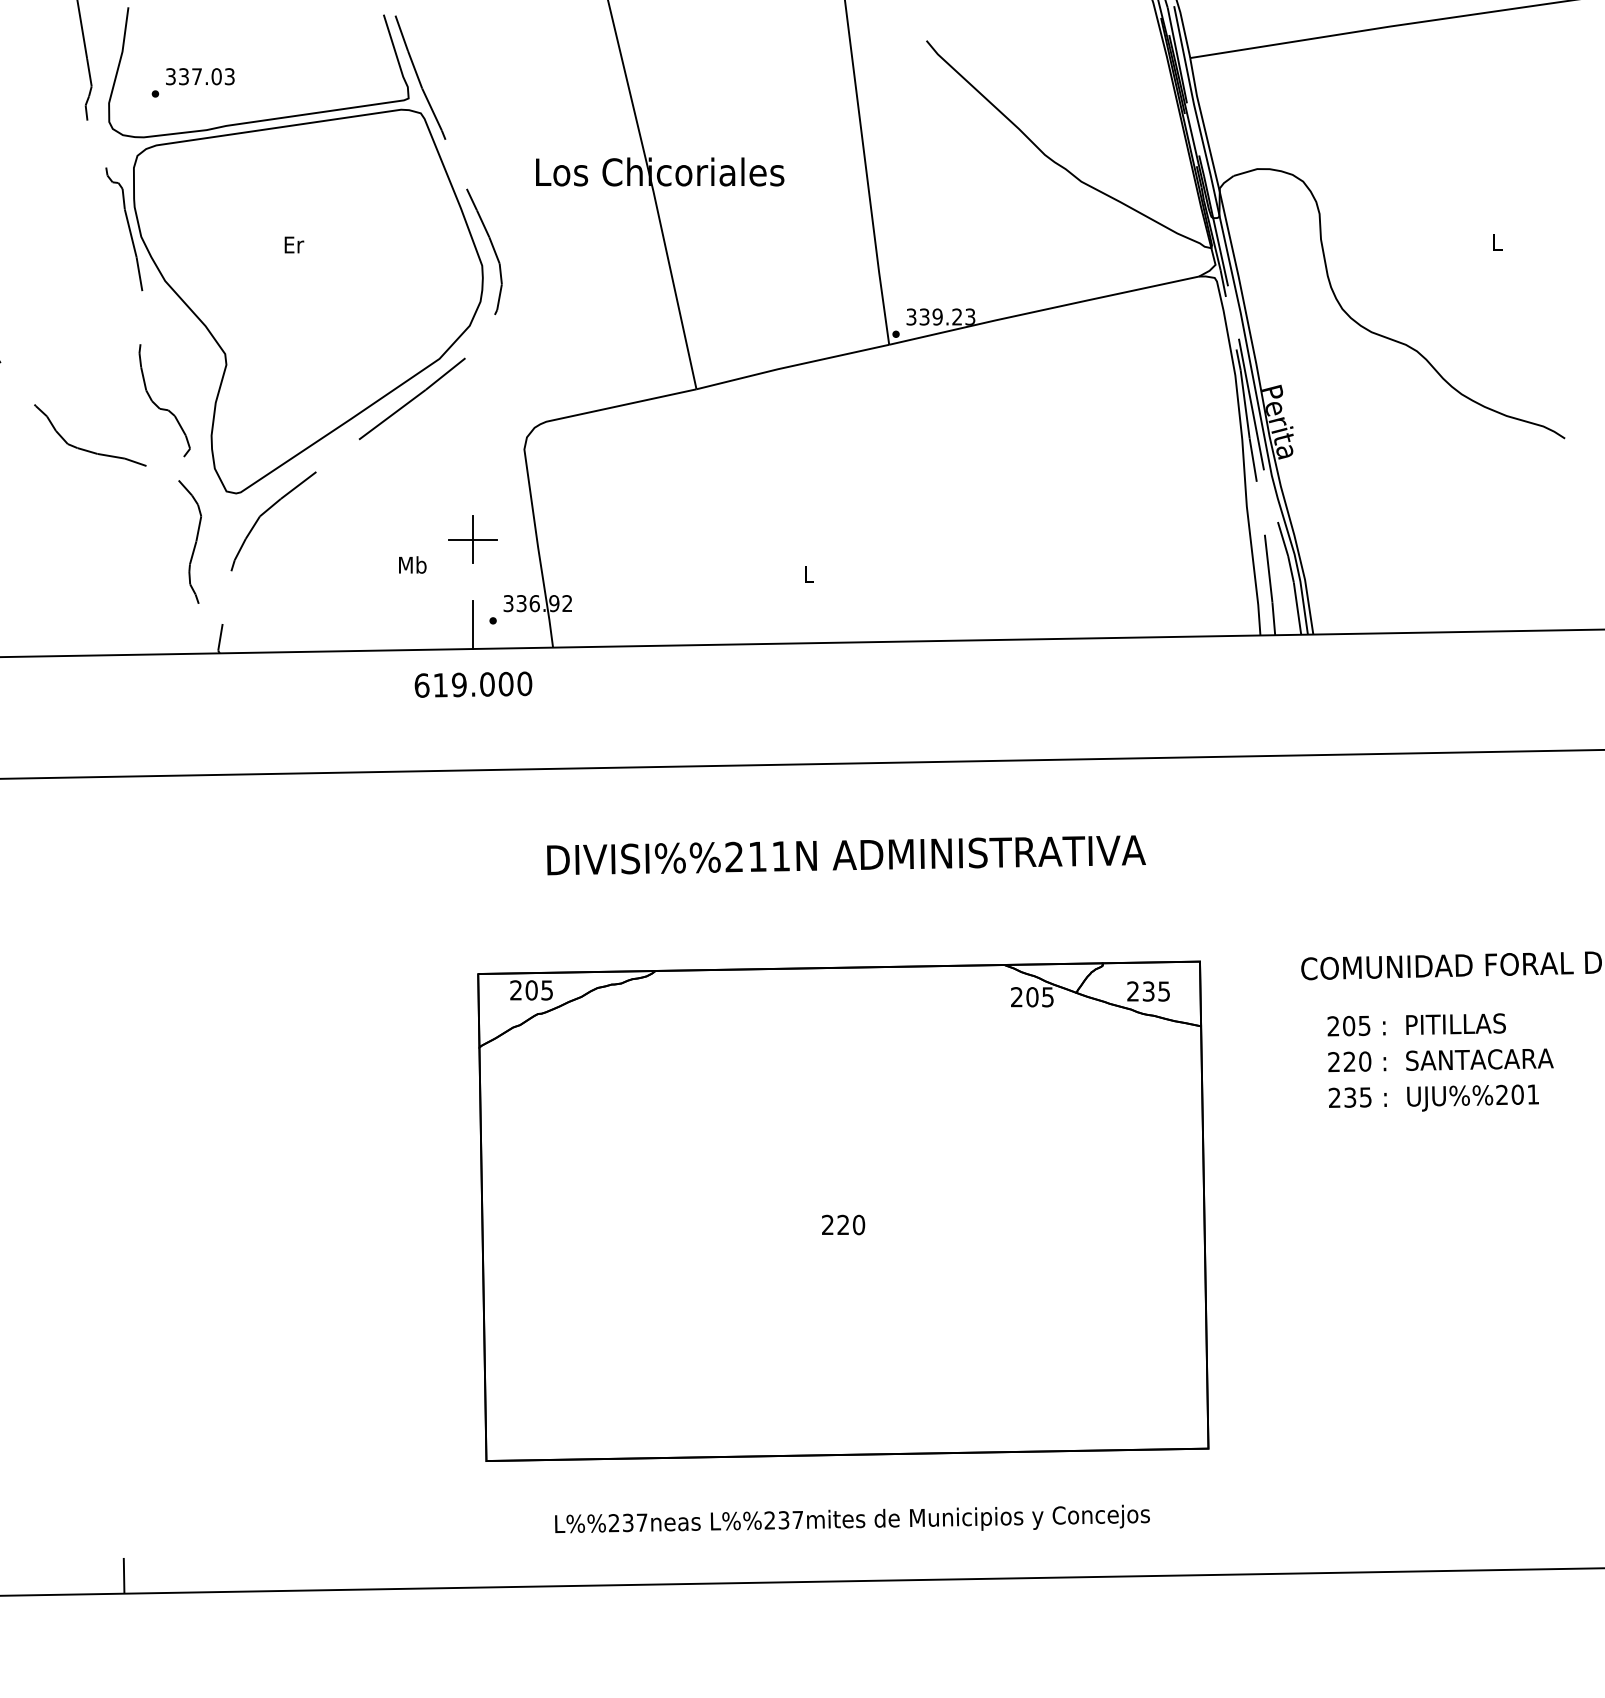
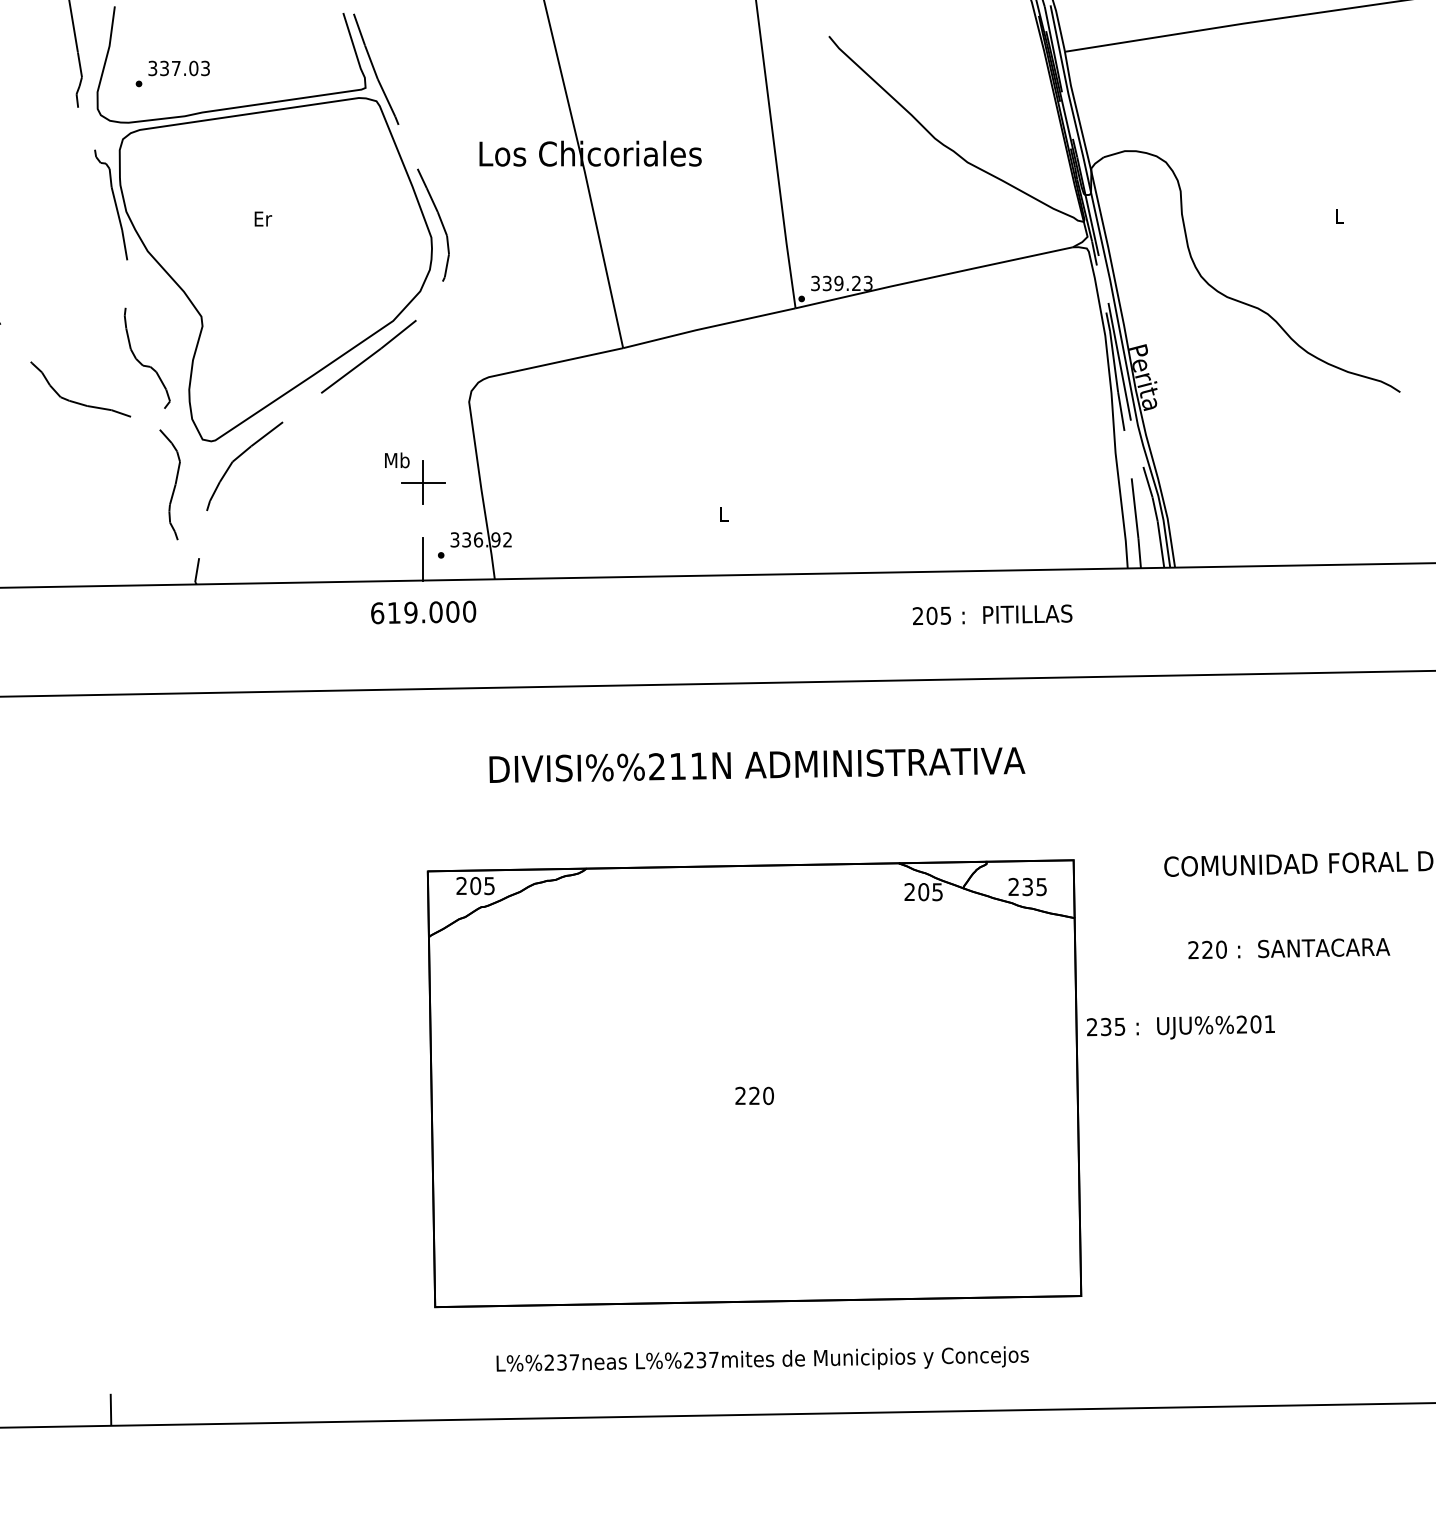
text: (413, 565) -> (397, 460), moved
text: (1416, 1024) -> (992, 614), moved
text: (1433, 1098) -> (1180, 1027), moved

